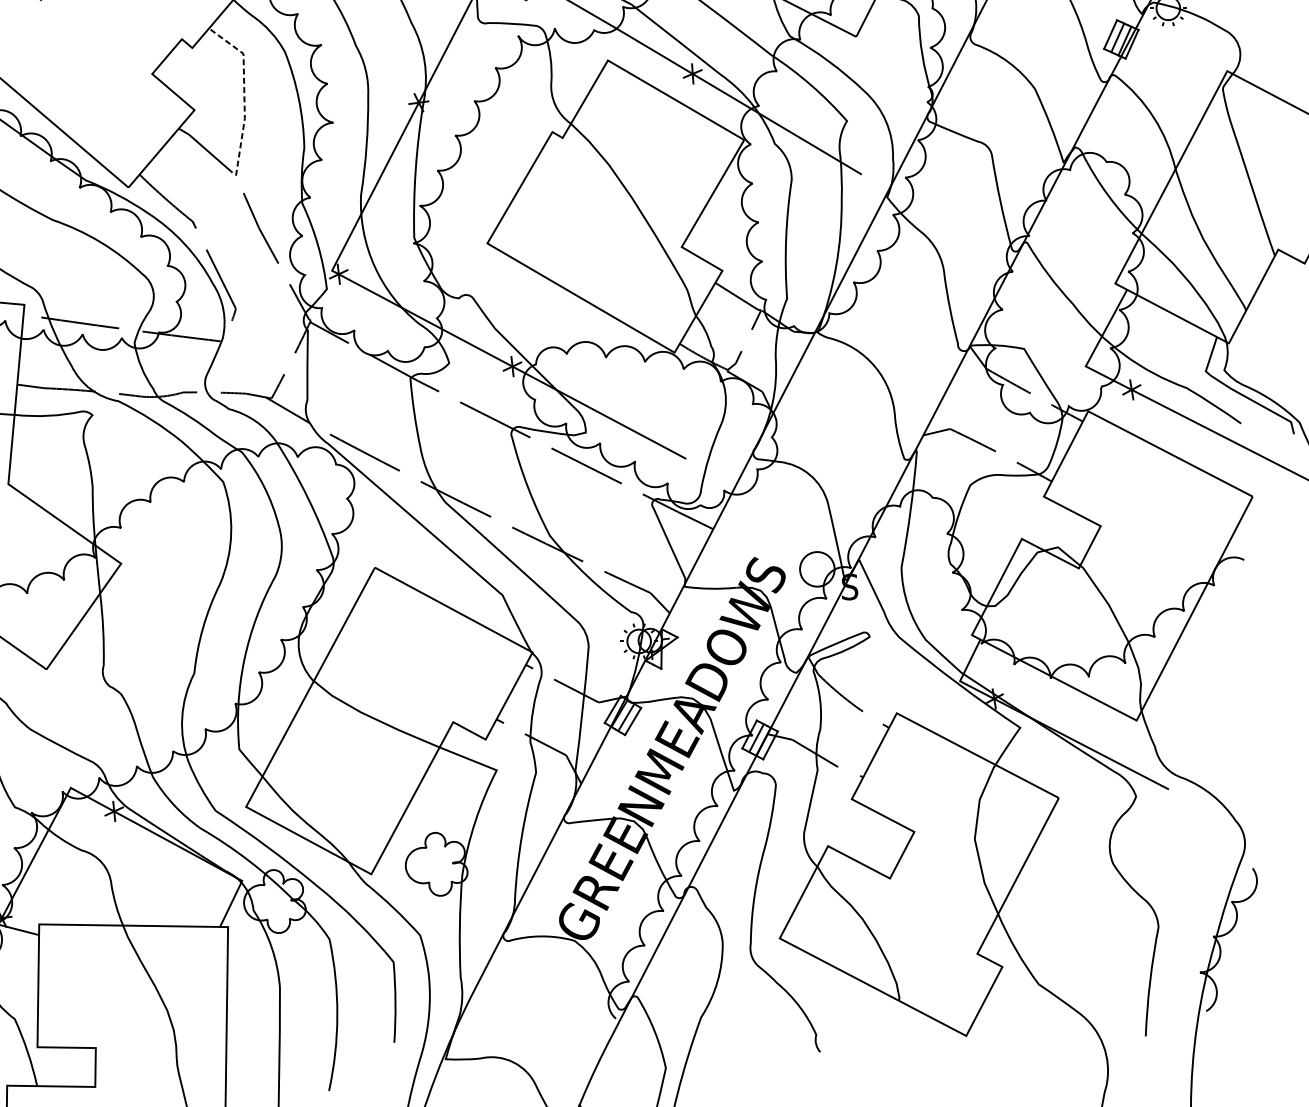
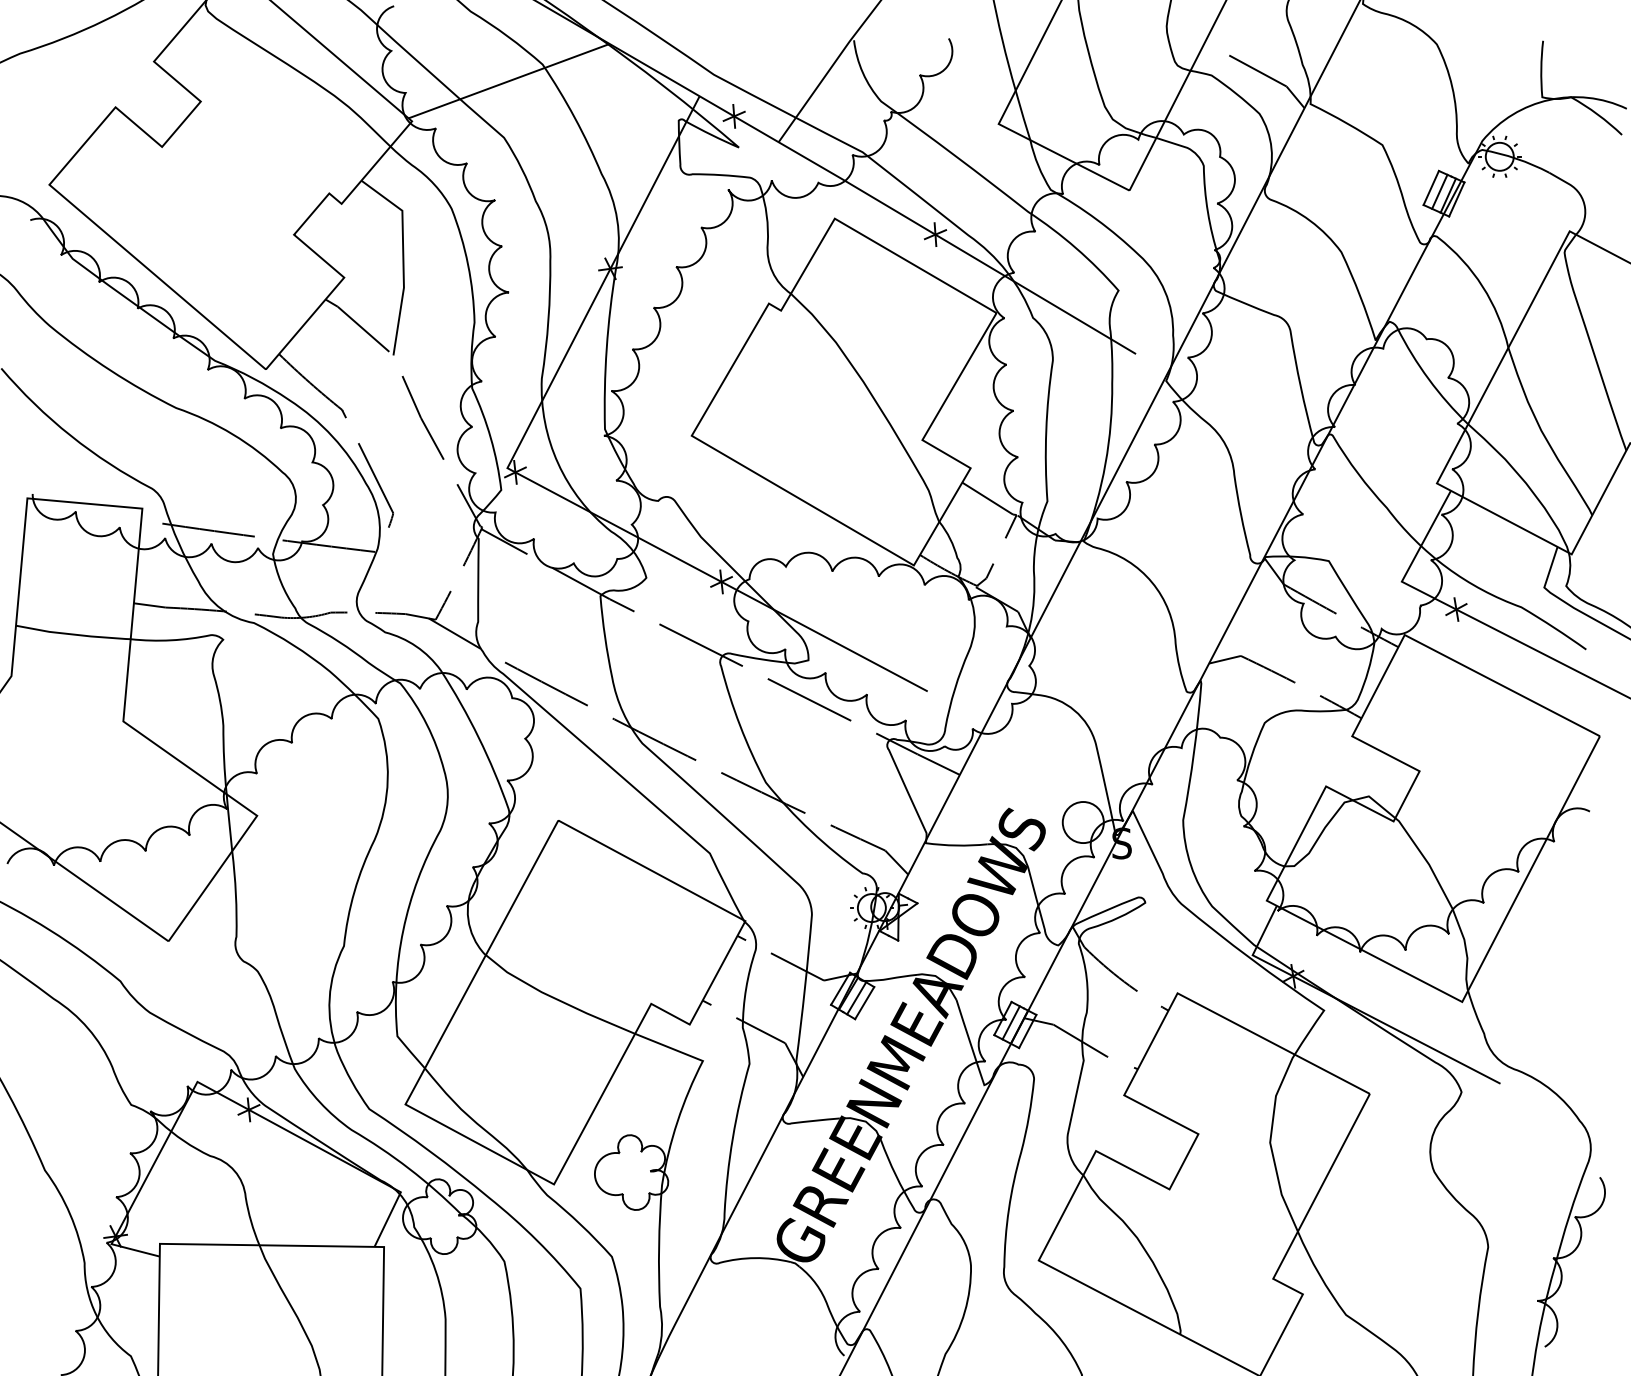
line: (244, 93) -> (403, 257), dashed -> solid

